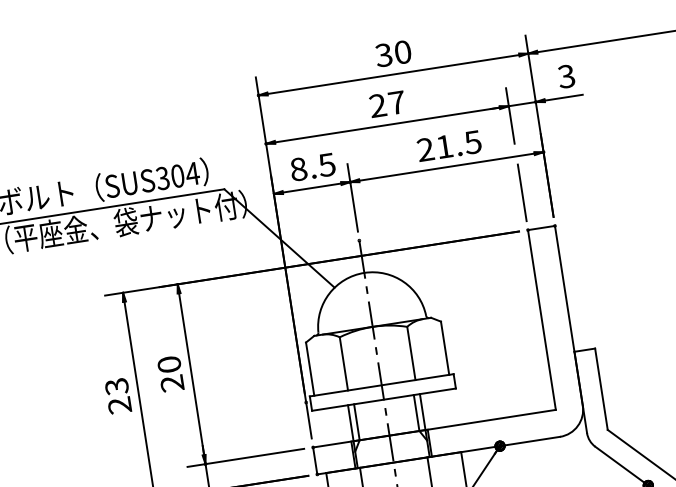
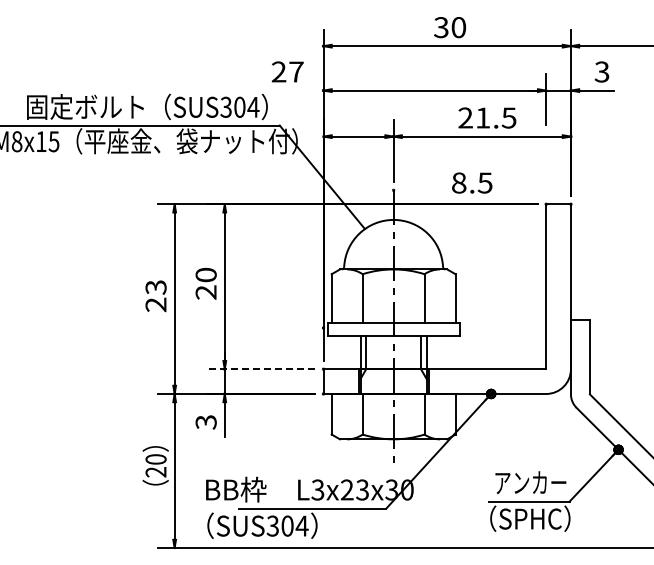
text: (387, 103) -> (287, 71), moved
text: (313, 166) -> (472, 182), moved
line: (522, 193) -> (546, 170), removed
line: (245, 458) -> (261, 369), solid -> dashed

